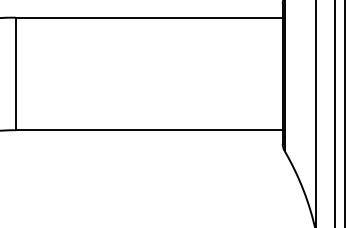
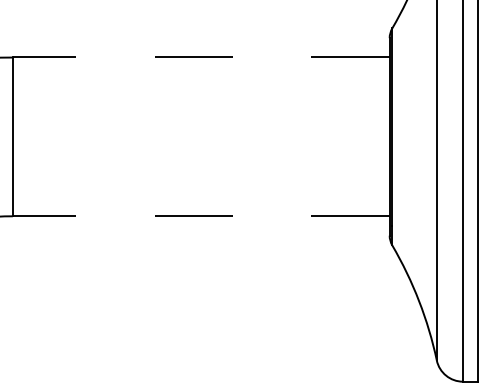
line: (148, 17) -> (200, 57), solid -> dashed
line: (148, 130) -> (200, 216), solid -> dashed

